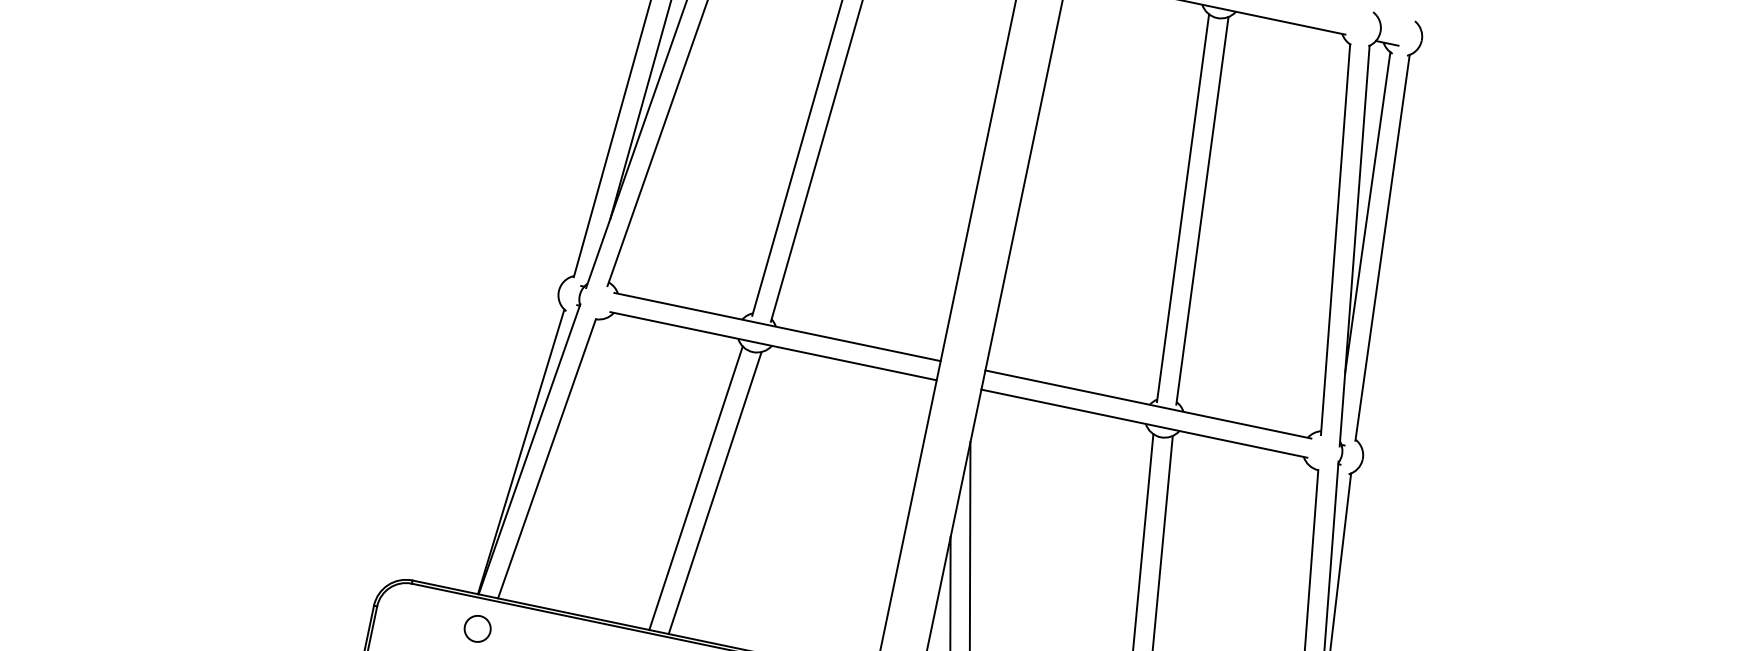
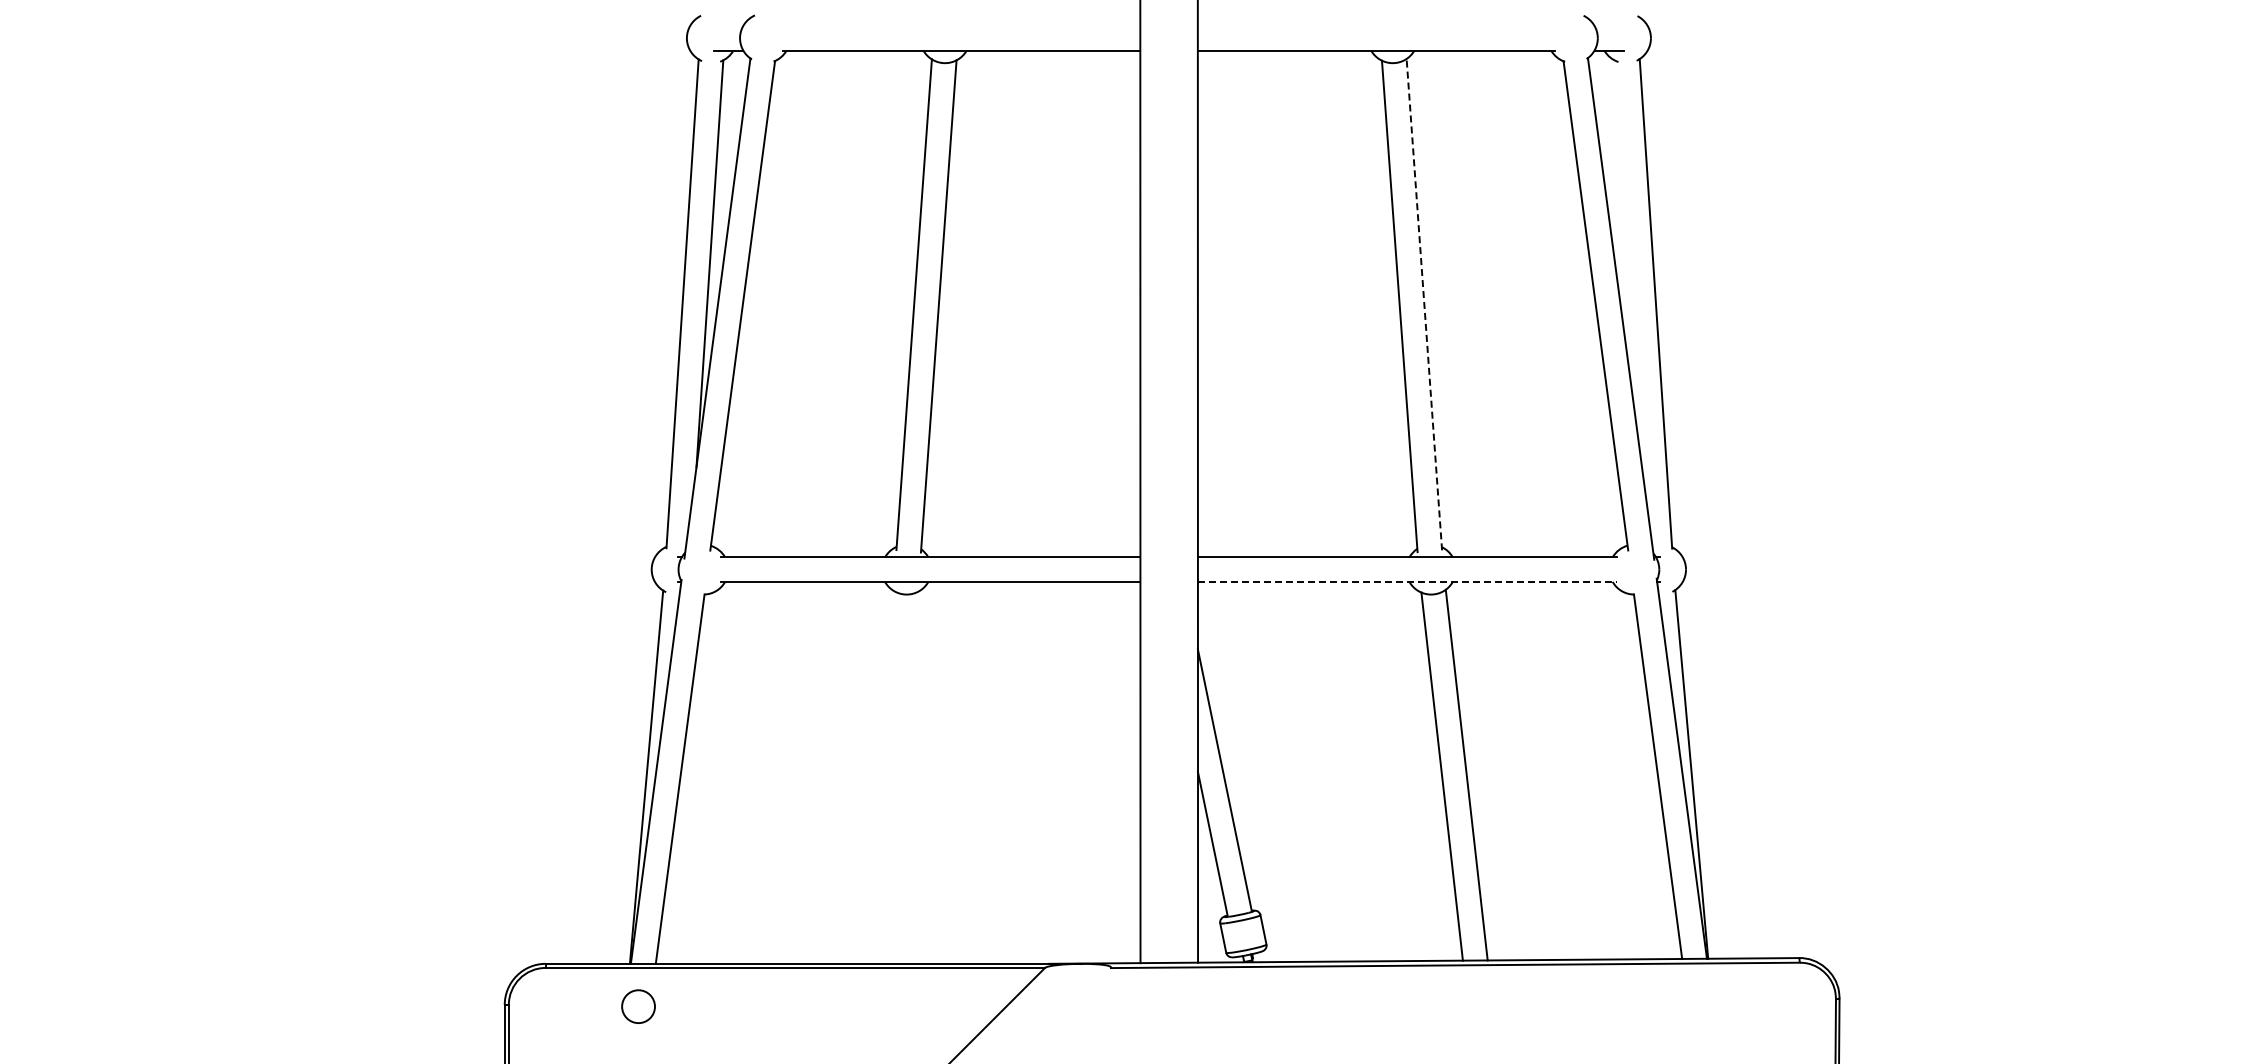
line: (1202, 210) -> (1424, 304), solid -> dashed
line: (1367, 212) -> (1628, 263), removed
line: (1144, 423) -> (1407, 581), solid -> dashed
line: (696, 487) -> (871, 776), removed
line: (715, 492) -> (896, 777), removed

